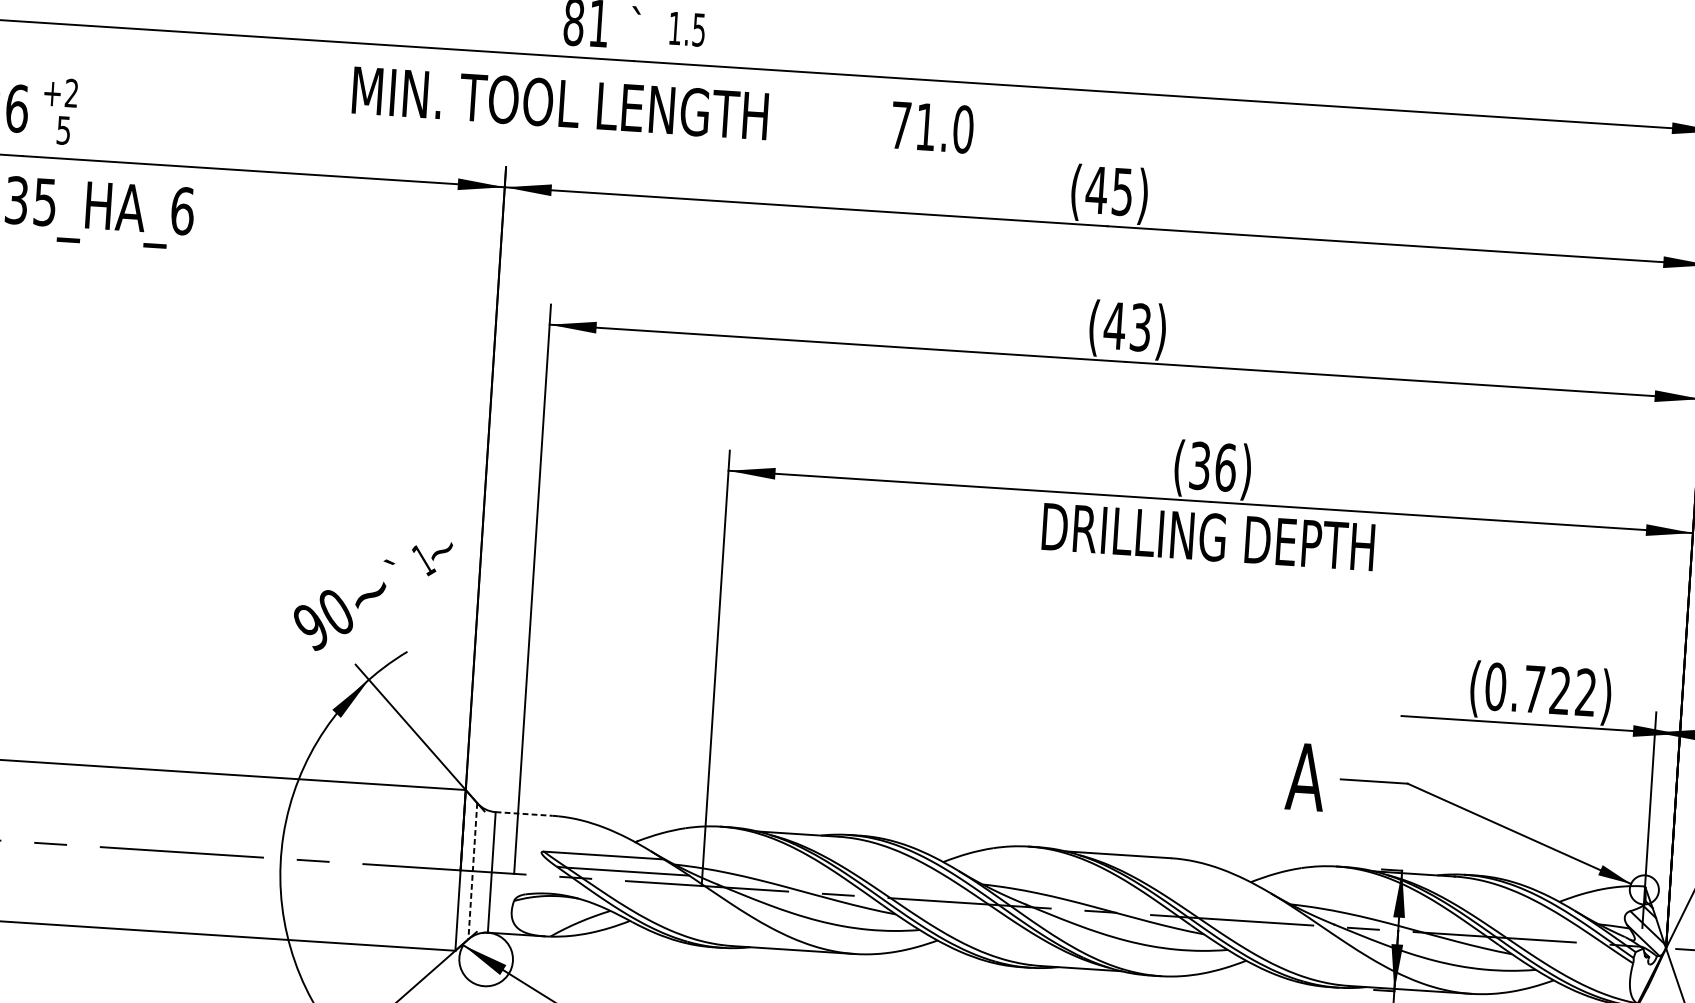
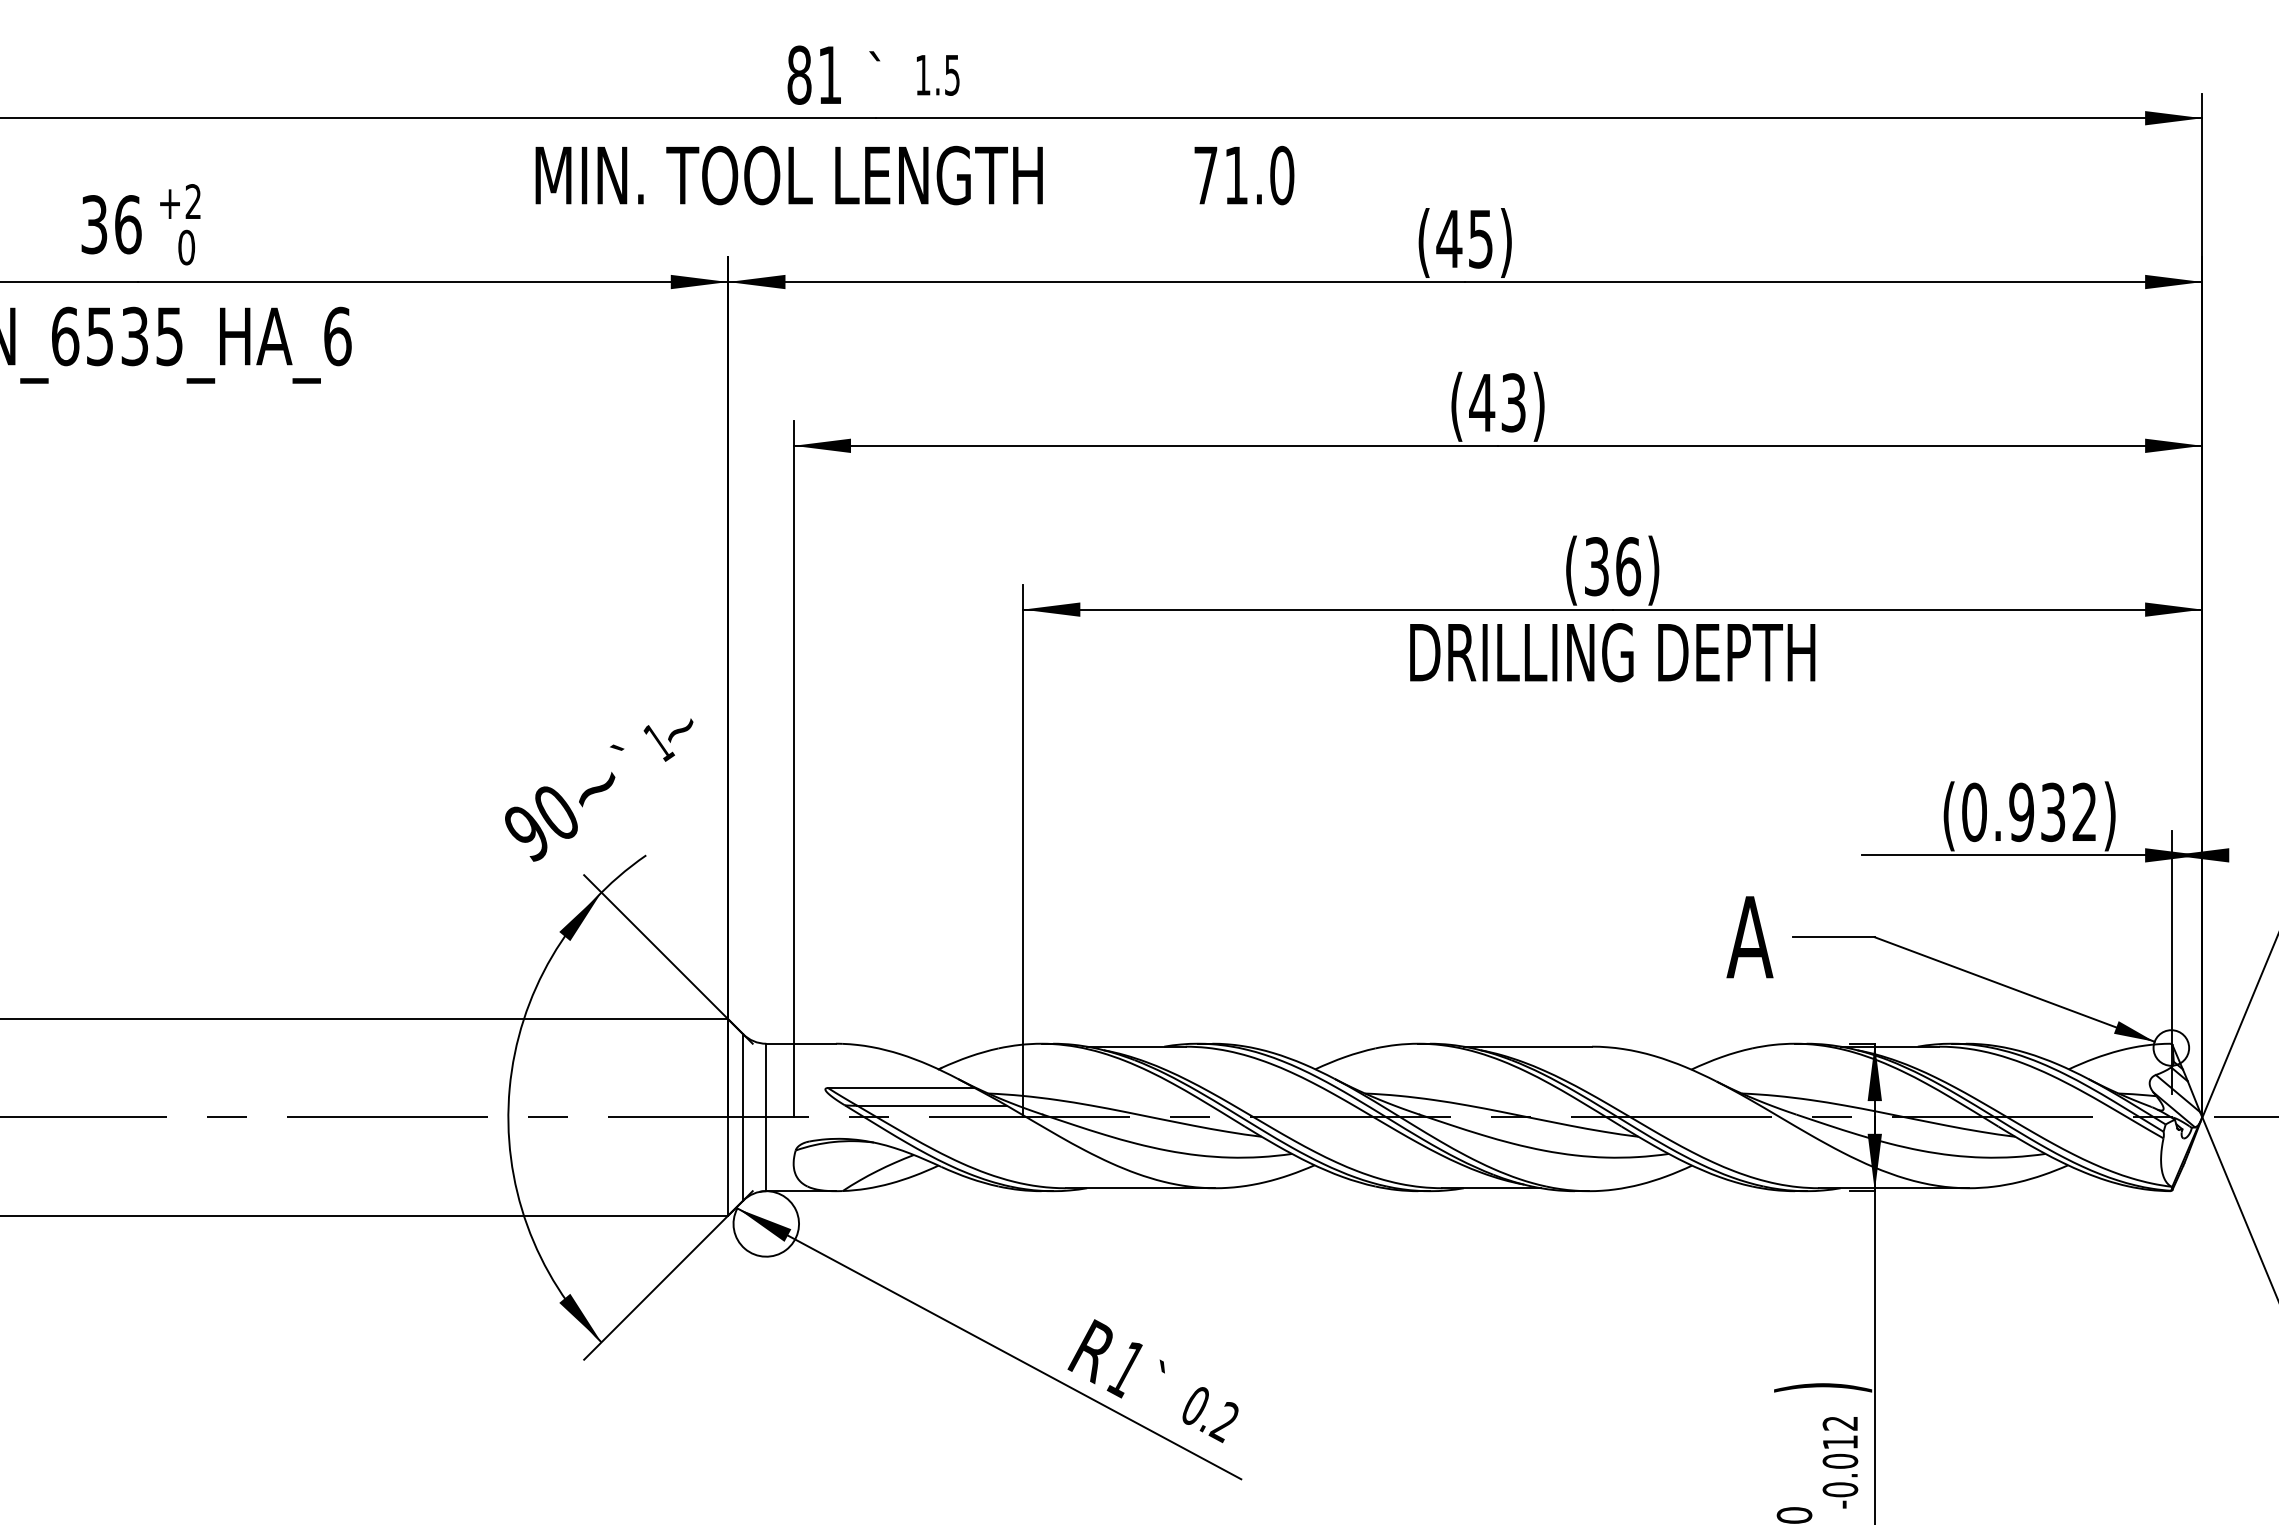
text: (63, 130) -> (186, 247), 5 -> 0
text: (1547, 690) -> (2037, 812), (0.722) -> (0.932)
line: (524, 813) -> (801, 1043), dashed -> solid
line: (473, 871) -> (743, 1117), dashed -> solid

